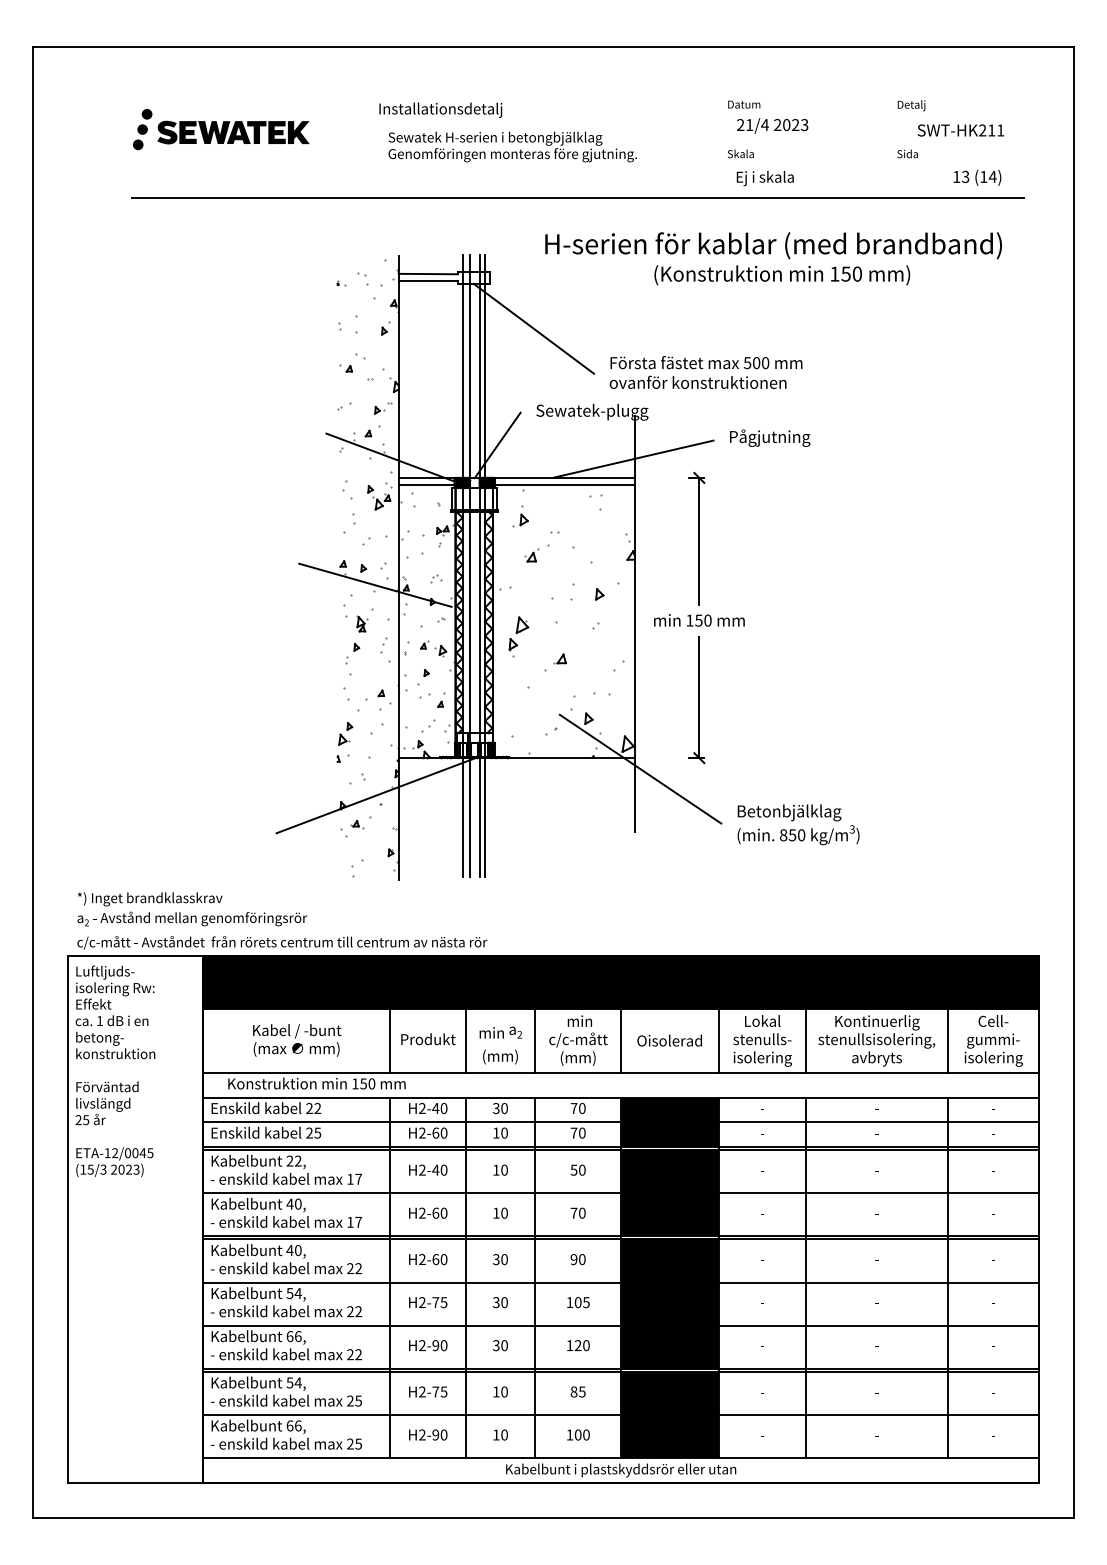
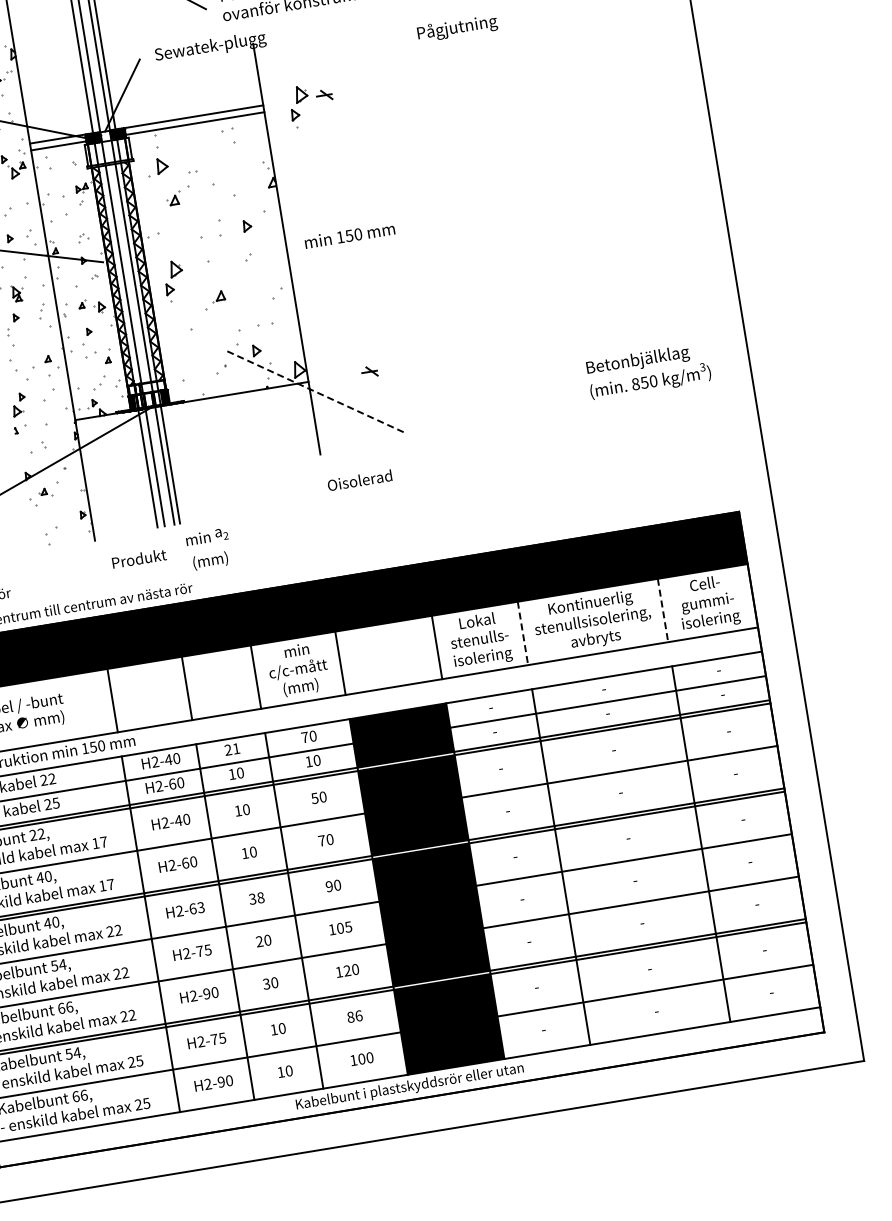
text: (770, 437) -> (457, 27), moved
line: (632, 458) -> (257, 86), removed
part: (670, 484) -> (299, 106), added
part: (520, 516) -> (156, 161), size x1.4
line: (699, 540) -> (337, 156), removed
line: (699, 697) -> (362, 311), removed
line: (640, 769) -> (315, 392), solid -> dashed
text: (798, 824) -> (648, 371), moved
text: (428, 1039) -> (139, 558), moved
text: (669, 1040) -> (359, 480), moved
line: (805, 1041) -> (522, 634), solid -> dashed
line: (947, 1041) -> (662, 611), solid -> dashed
text: (500, 1045) -> (208, 549), moved
text: (499, 1108) -> (231, 749), 30 -> 21
text: (573, 1132) -> (308, 761), 70 -> 10
text: (443, 1259) -> (200, 907), H2-60 -> H2-63
text: (504, 1259) -> (260, 897), 30 -> 38
text: (495, 1302) -> (258, 941), 30 -> 20
text: (581, 1391) -> (358, 1015), 85 -> 86

